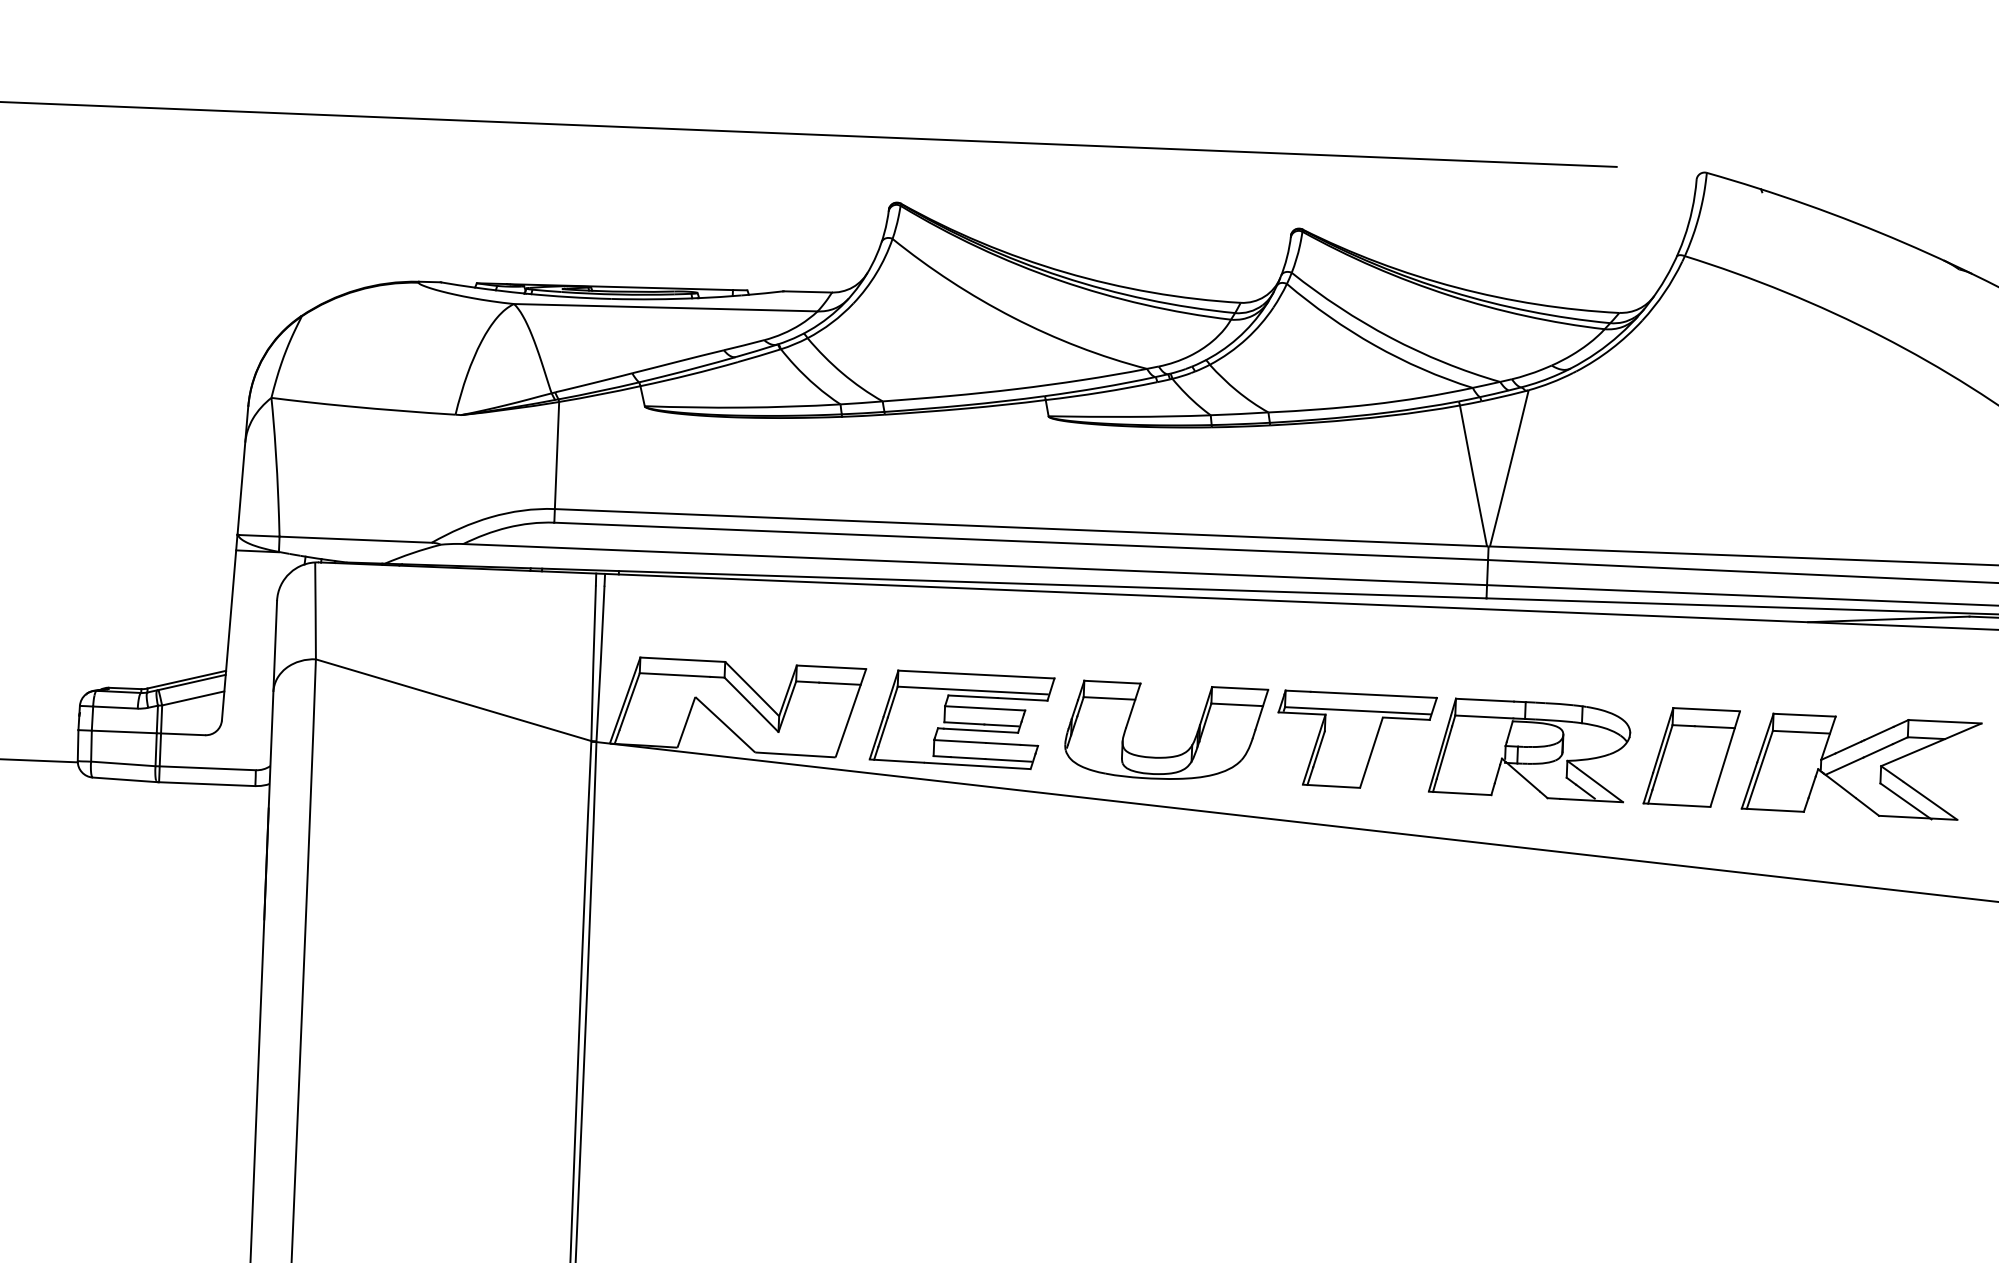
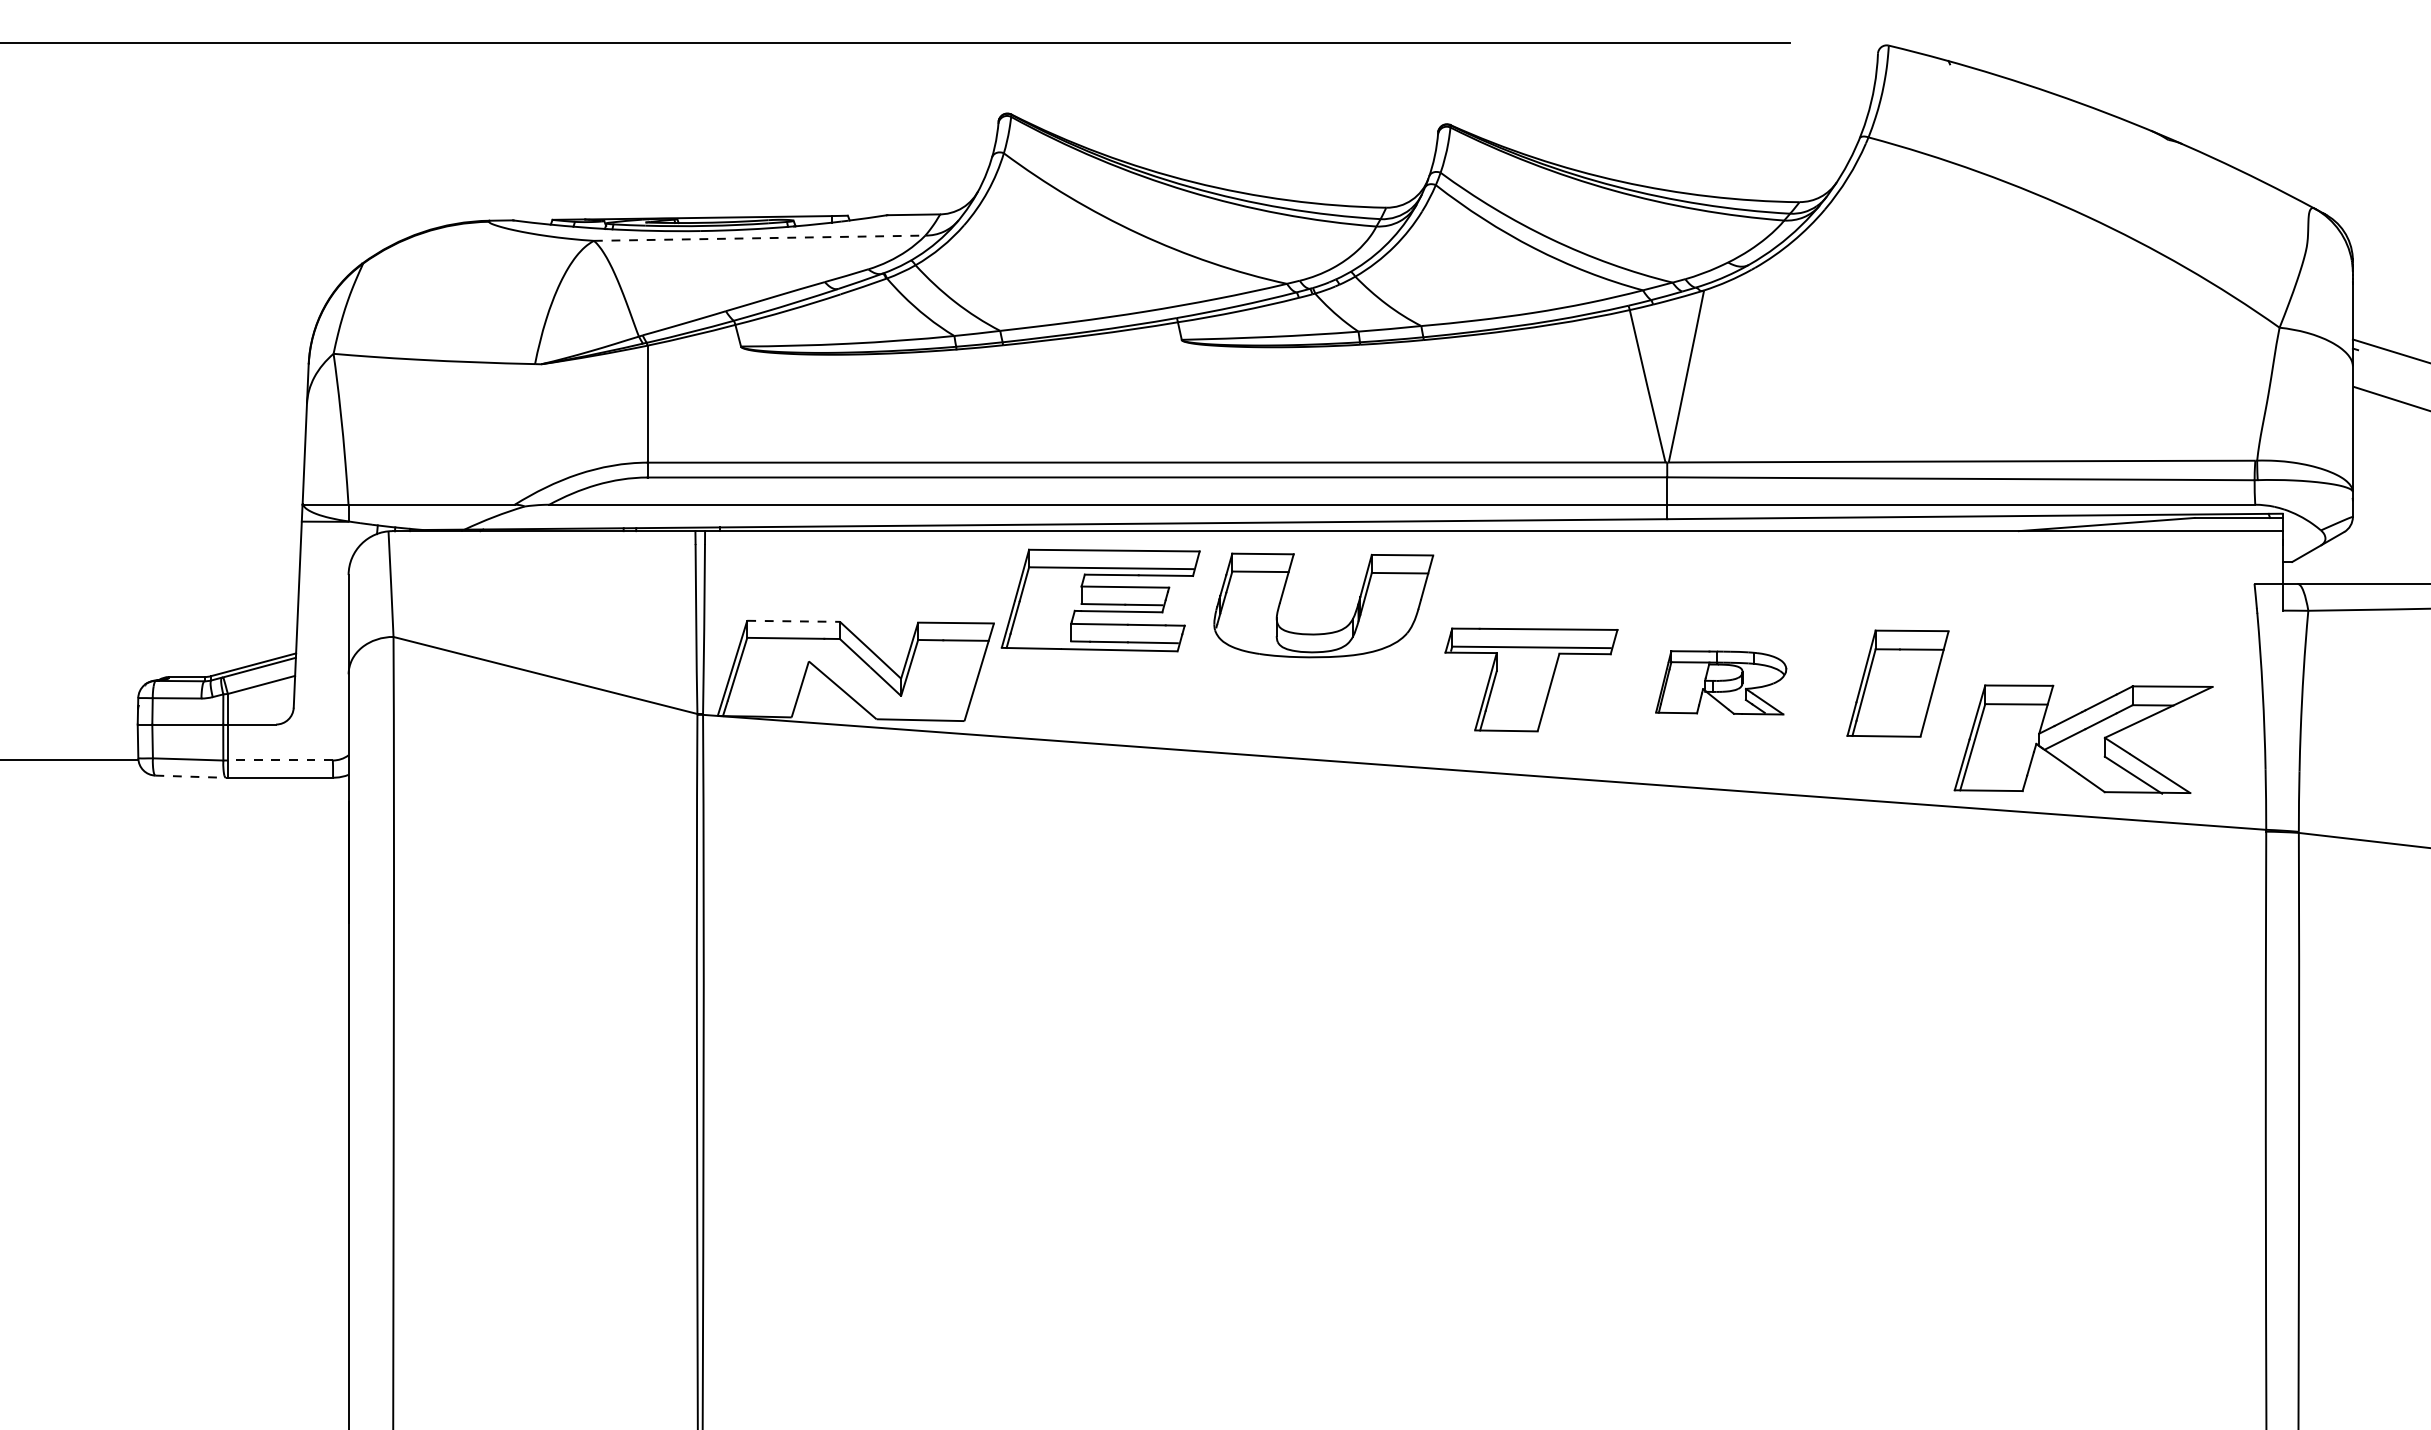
line: (665, 307) -> (759, 238), solid -> dashed
line: (683, 659) -> (794, 621), solid -> dashed
part: (961, 719) -> (1100, 600), moved
part: (1529, 749) -> (1720, 682), size x0.6
part: (1166, 756) -> (1325, 632), moved
part: (1861, 766) -> (2083, 739), moved
line: (206, 768) -> (279, 760), solid -> dashed
line: (125, 779) -> (191, 776), solid -> dashed

